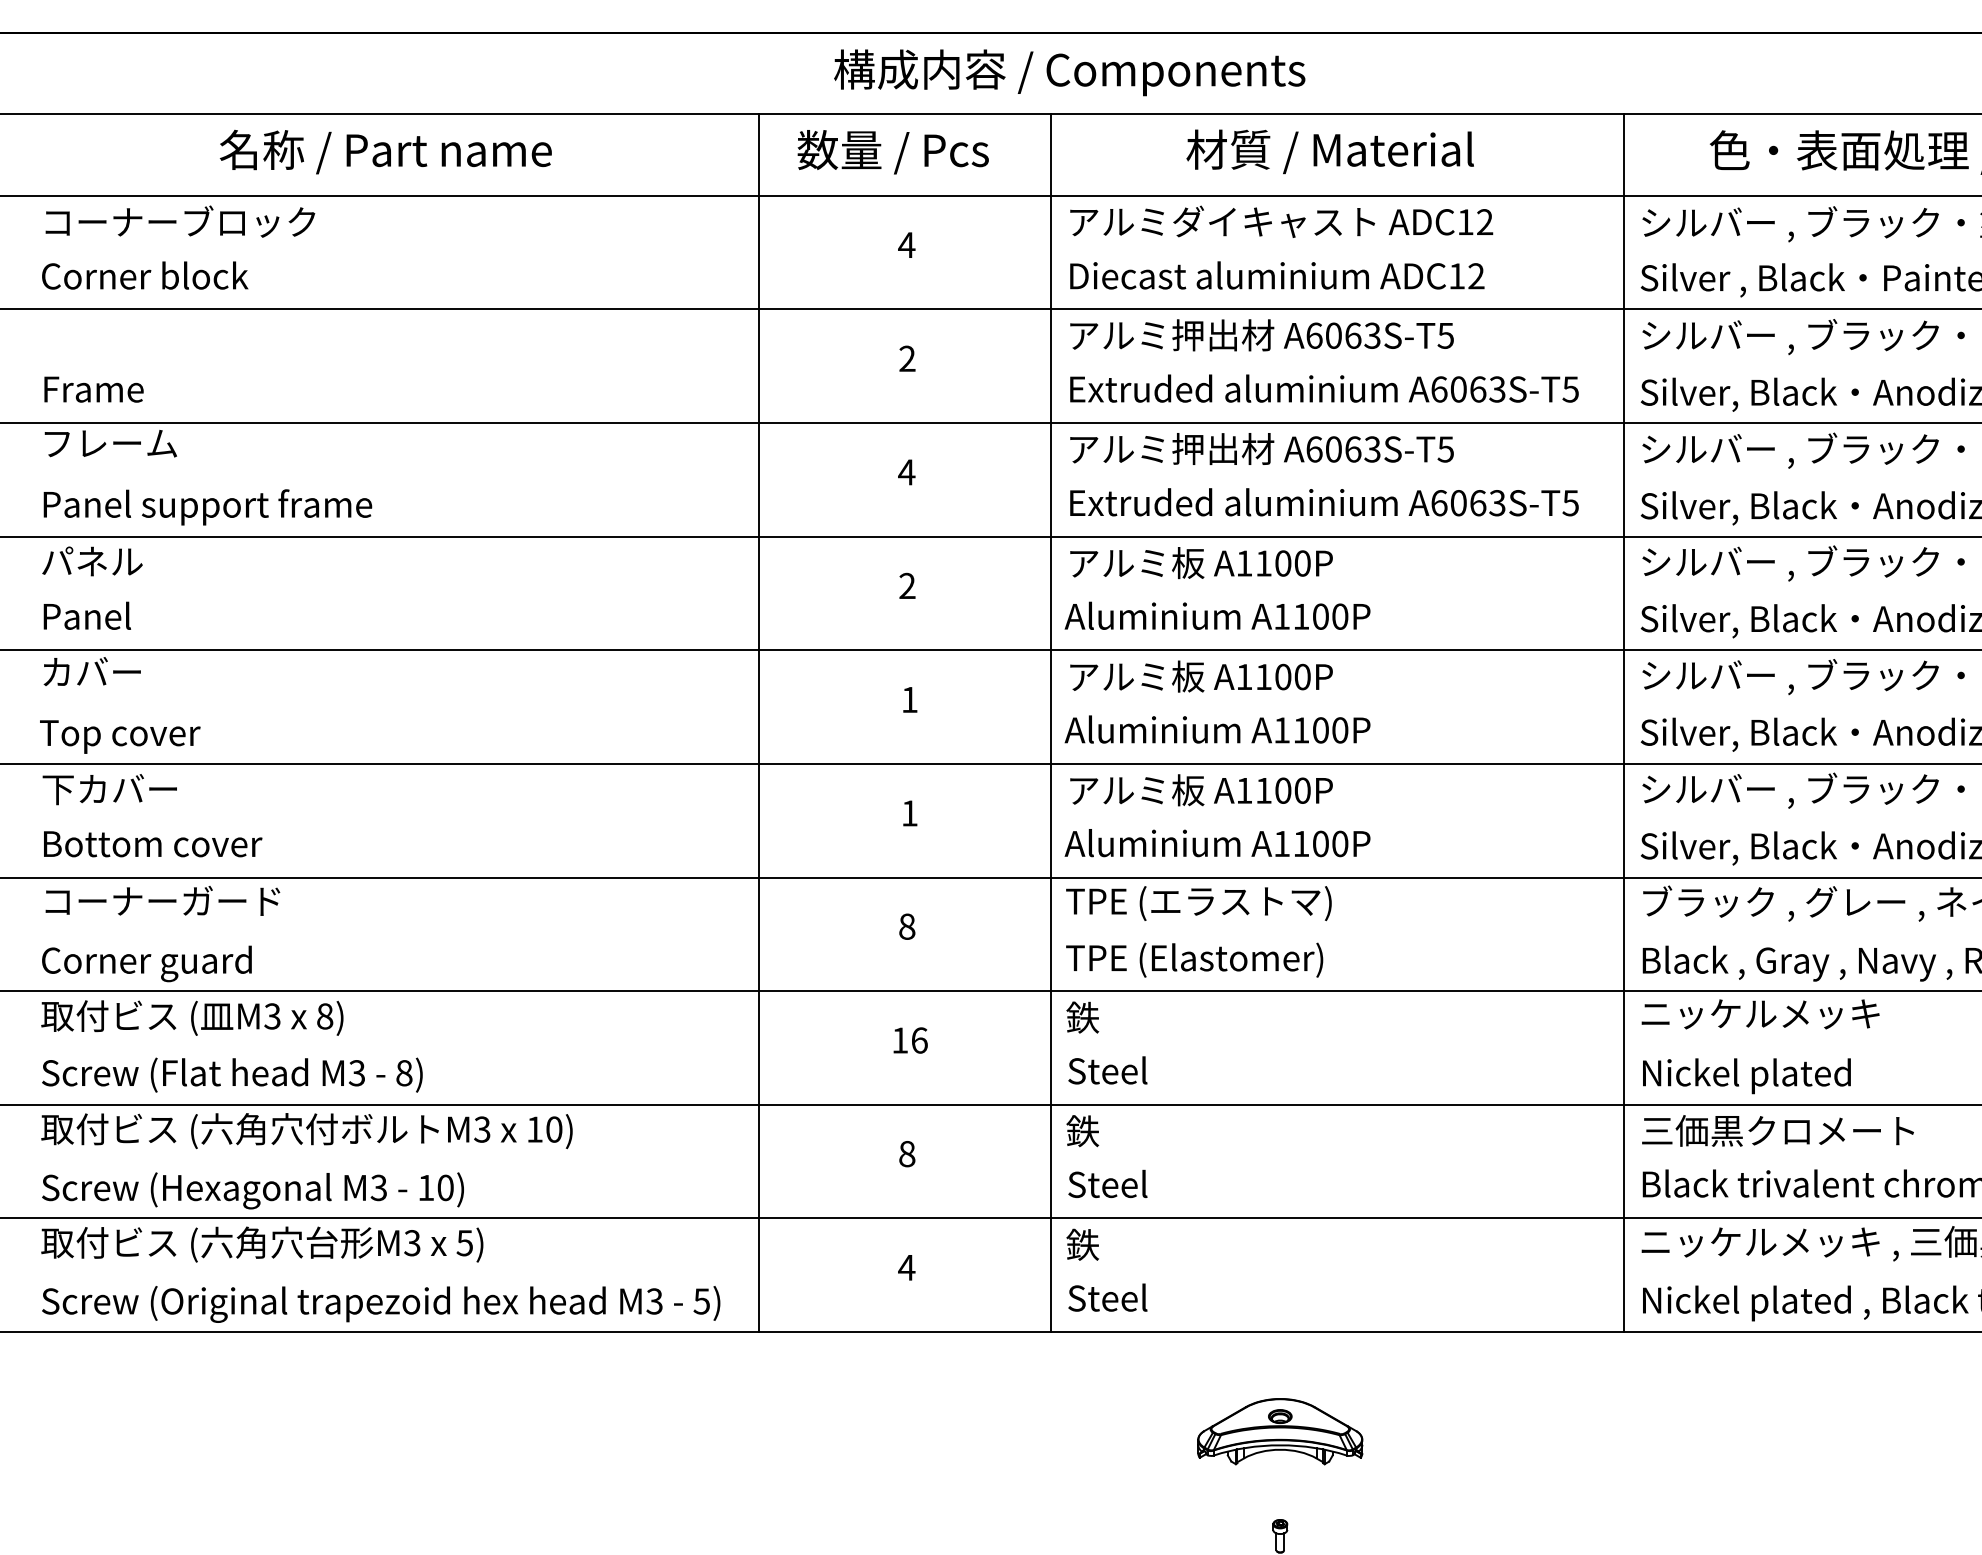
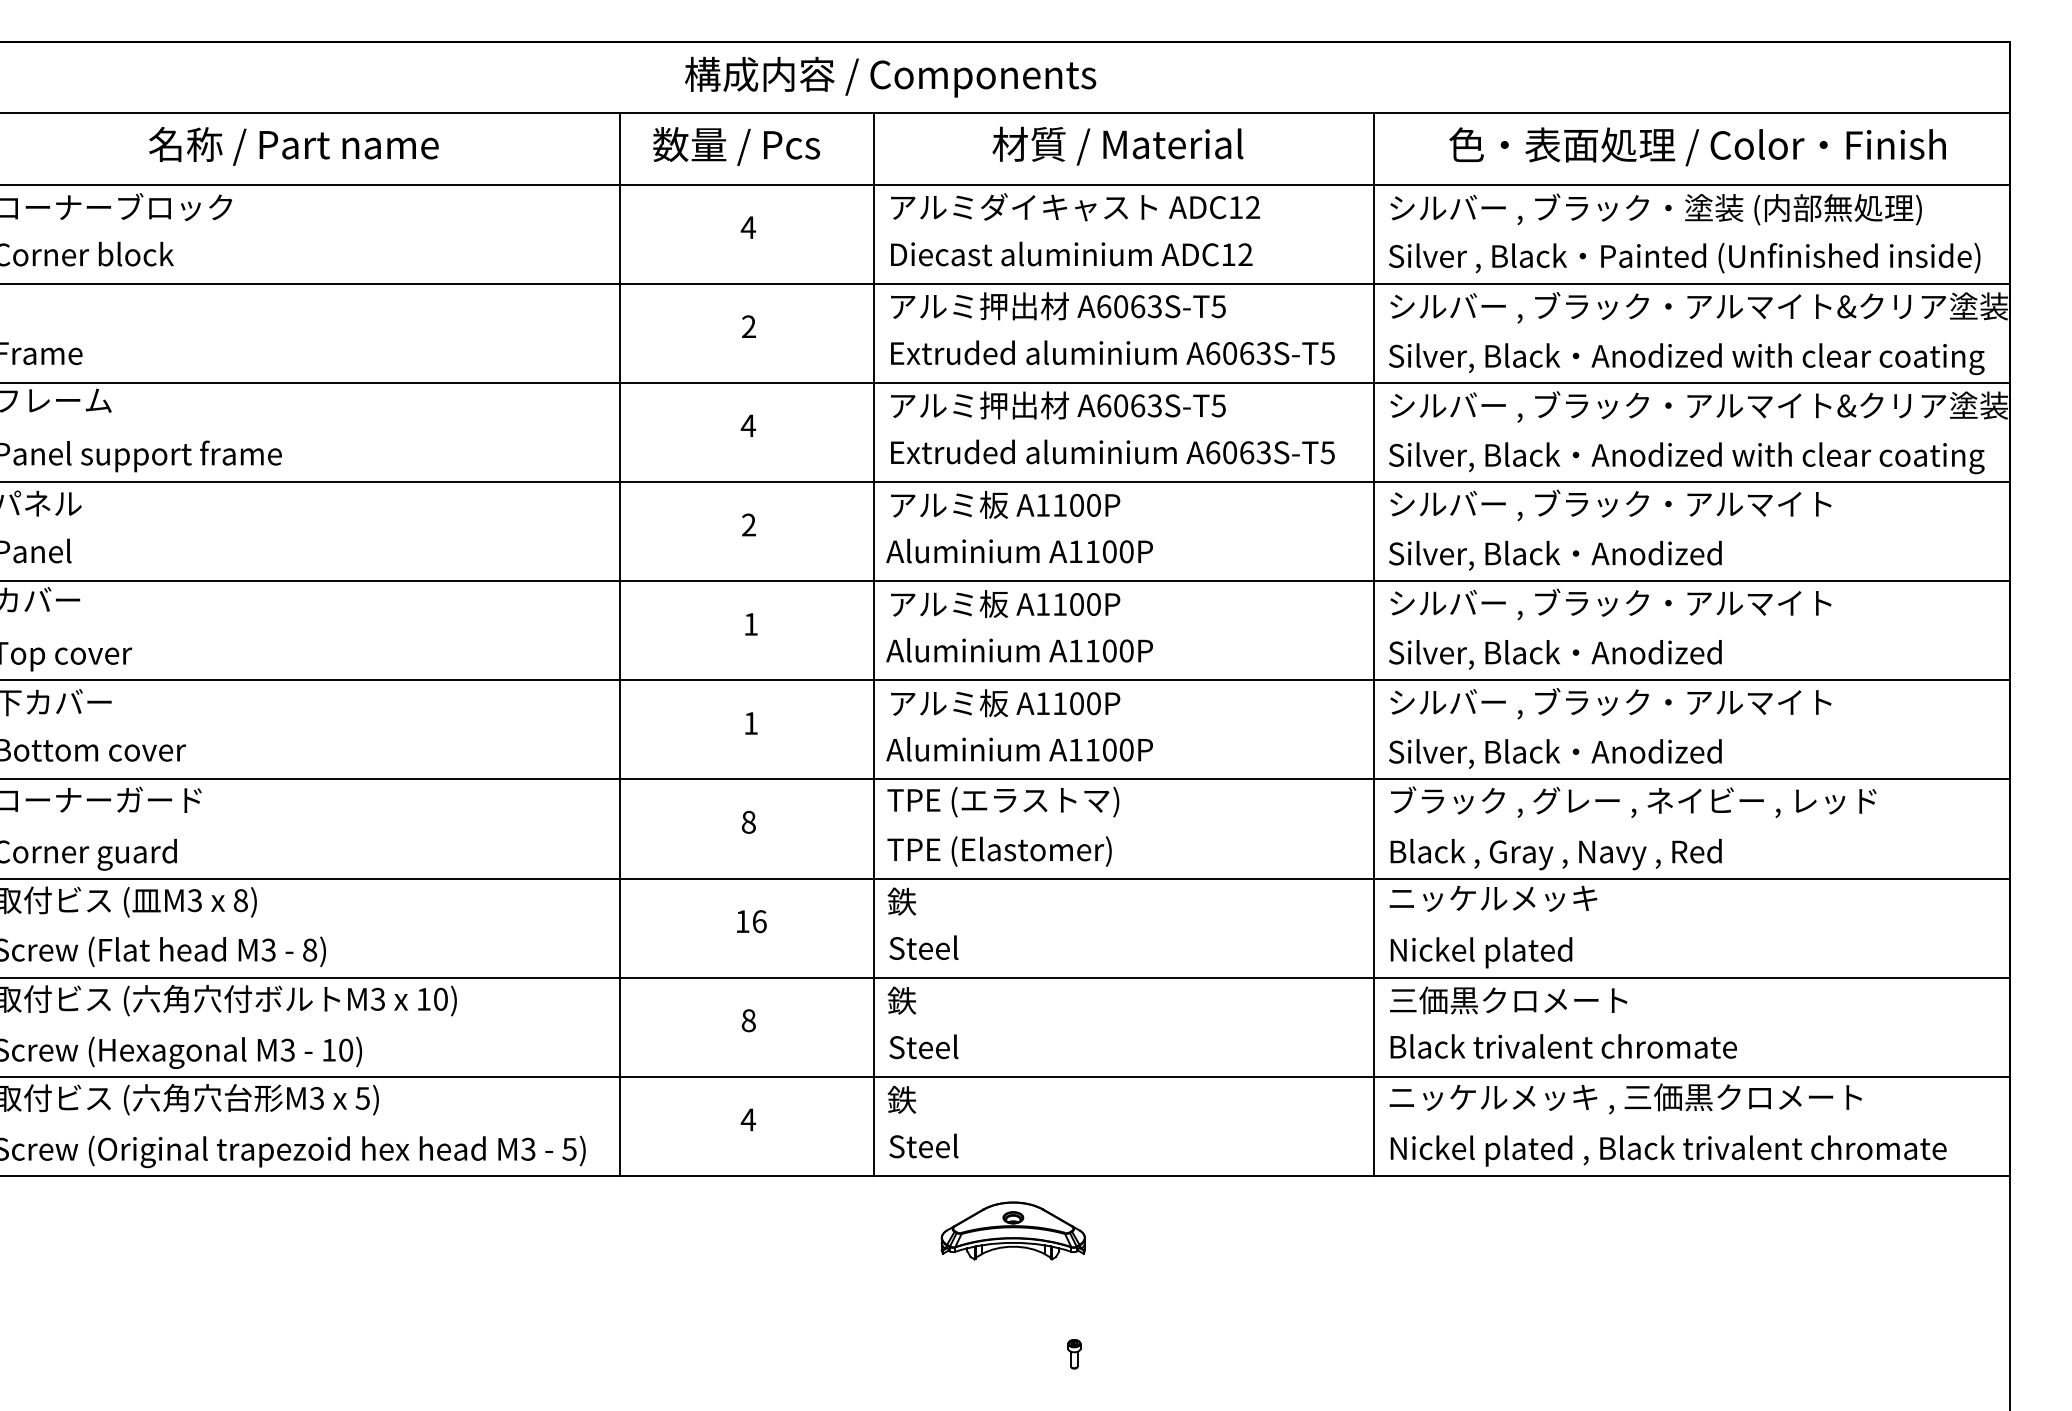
part: (1279, 1431) -> (1012, 1230), moved

